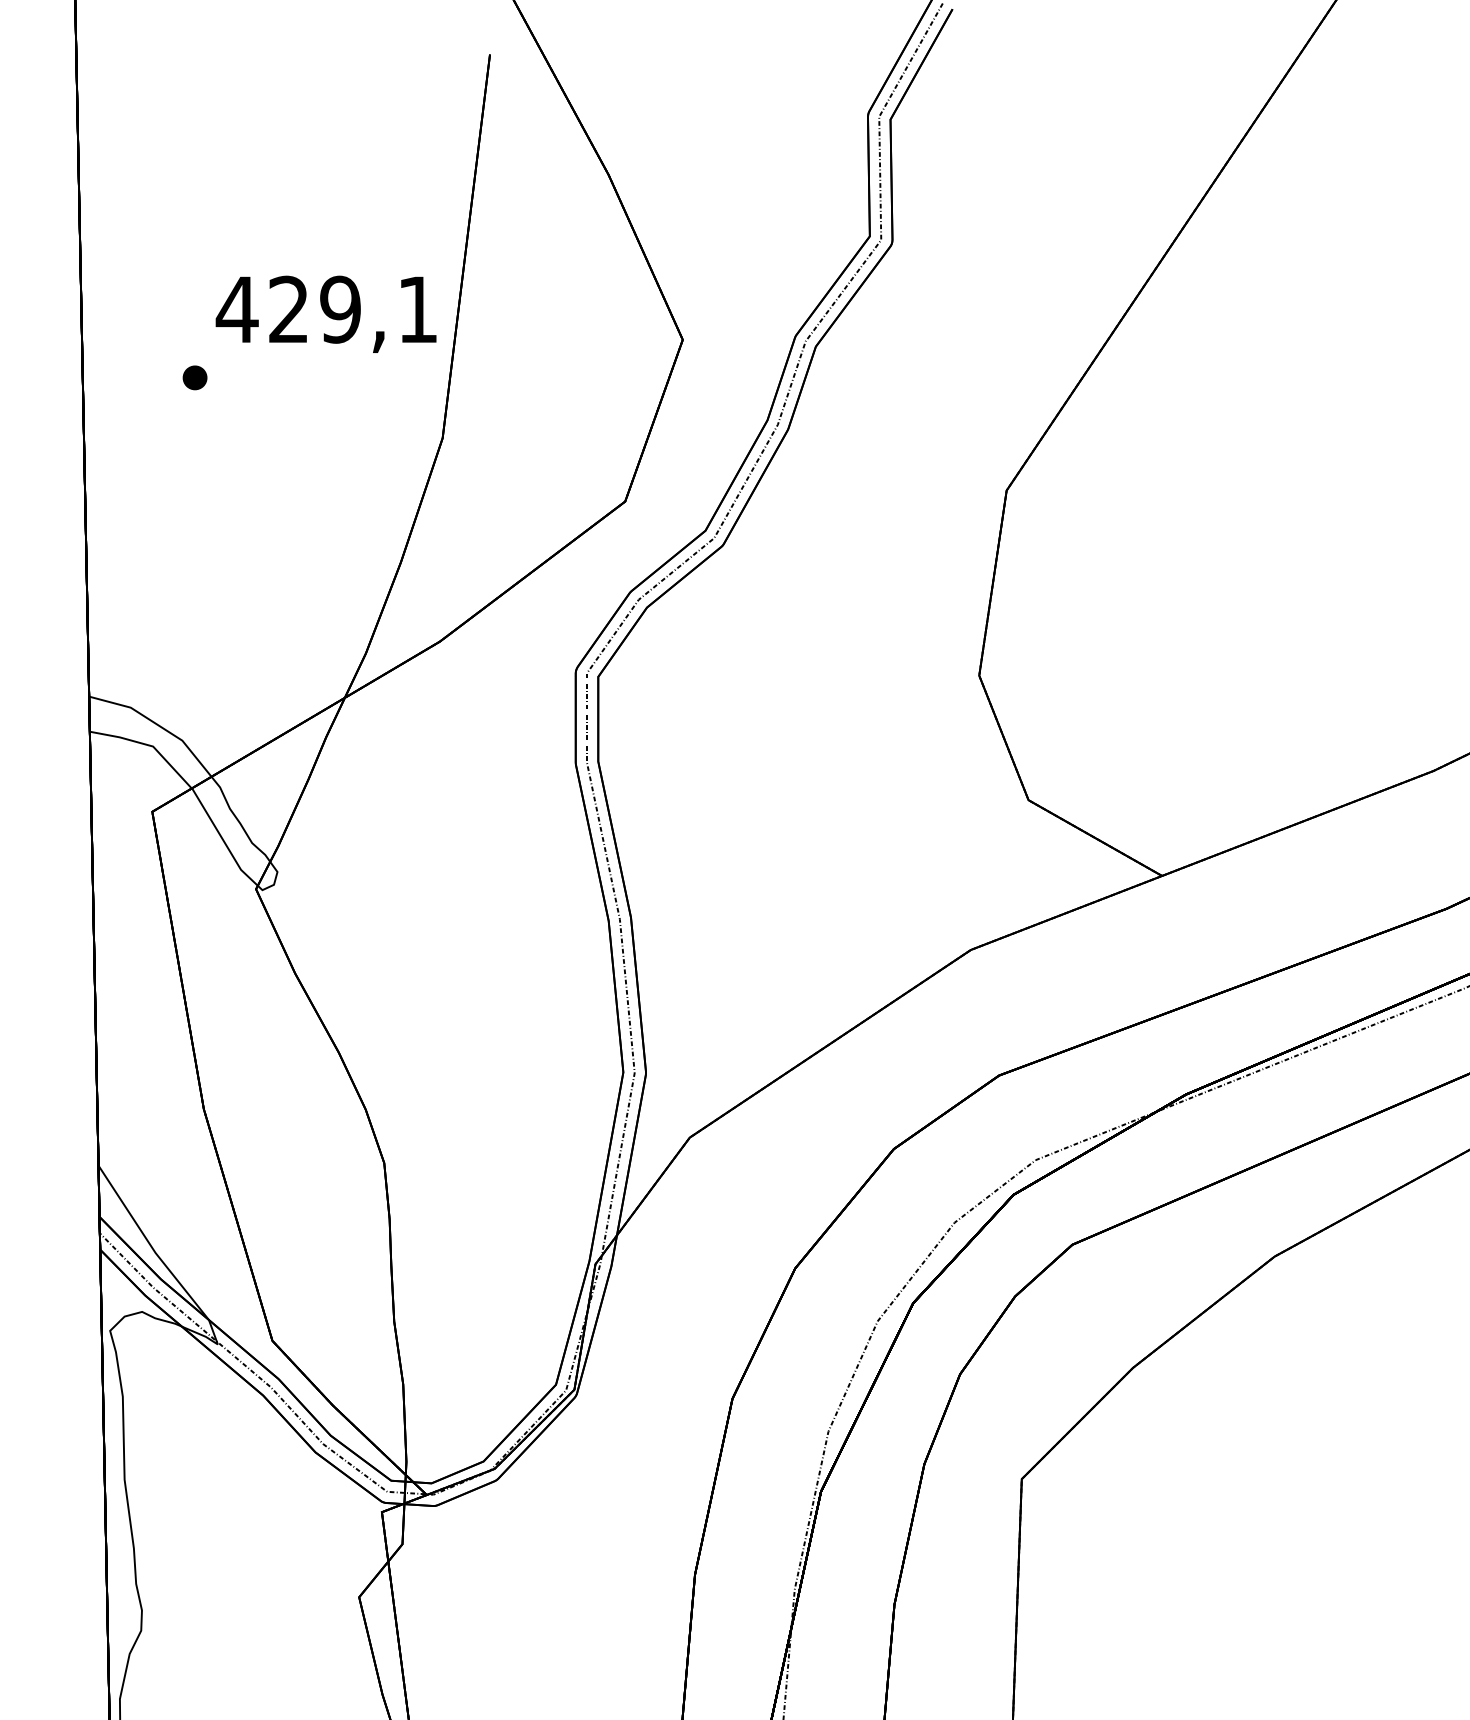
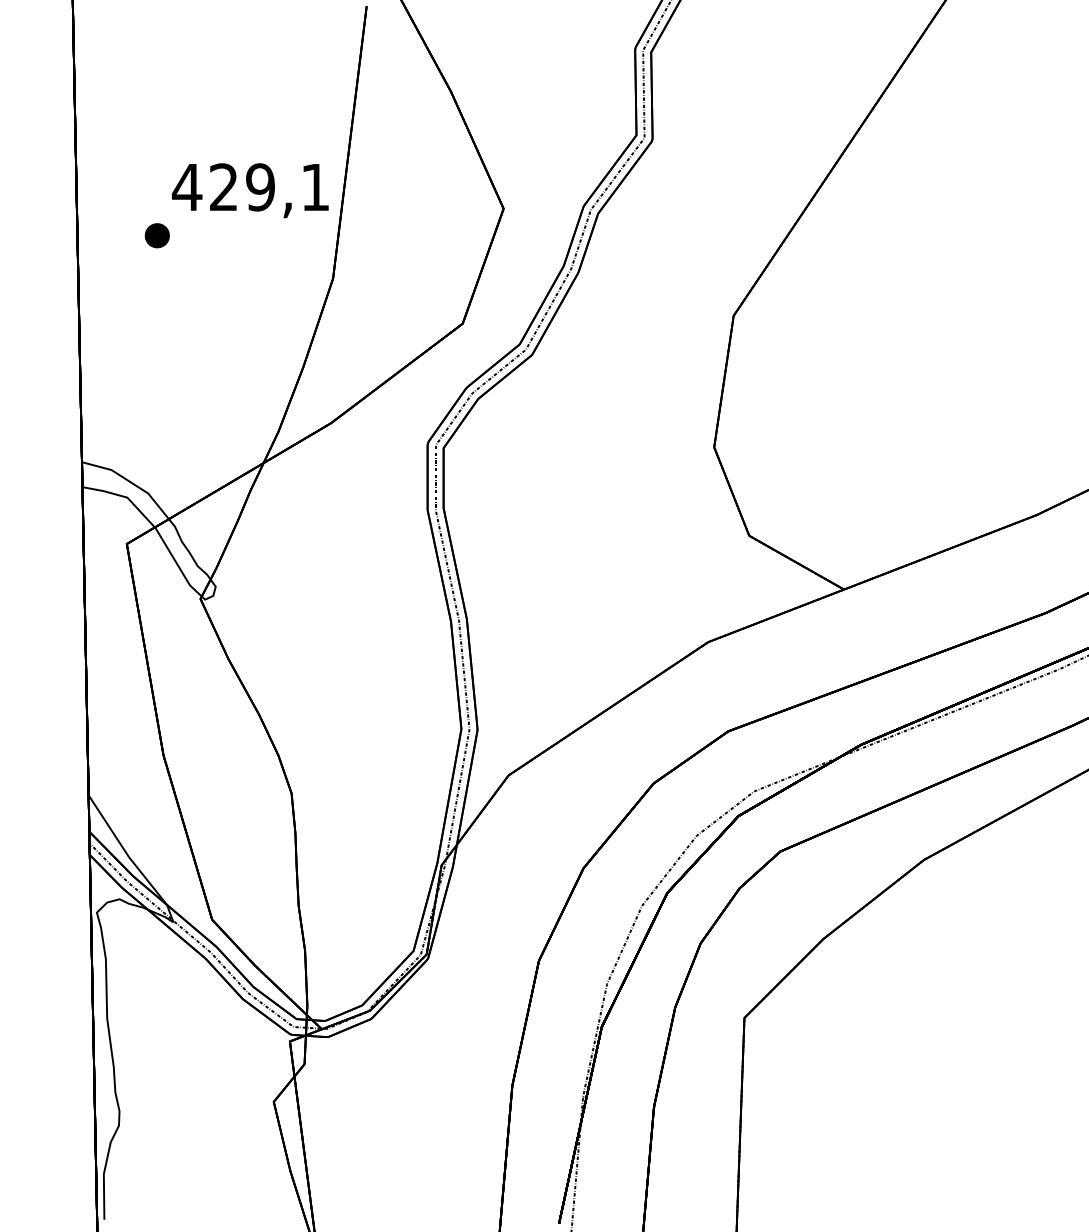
part: (194, 377) -> (156, 235), size x1.43

